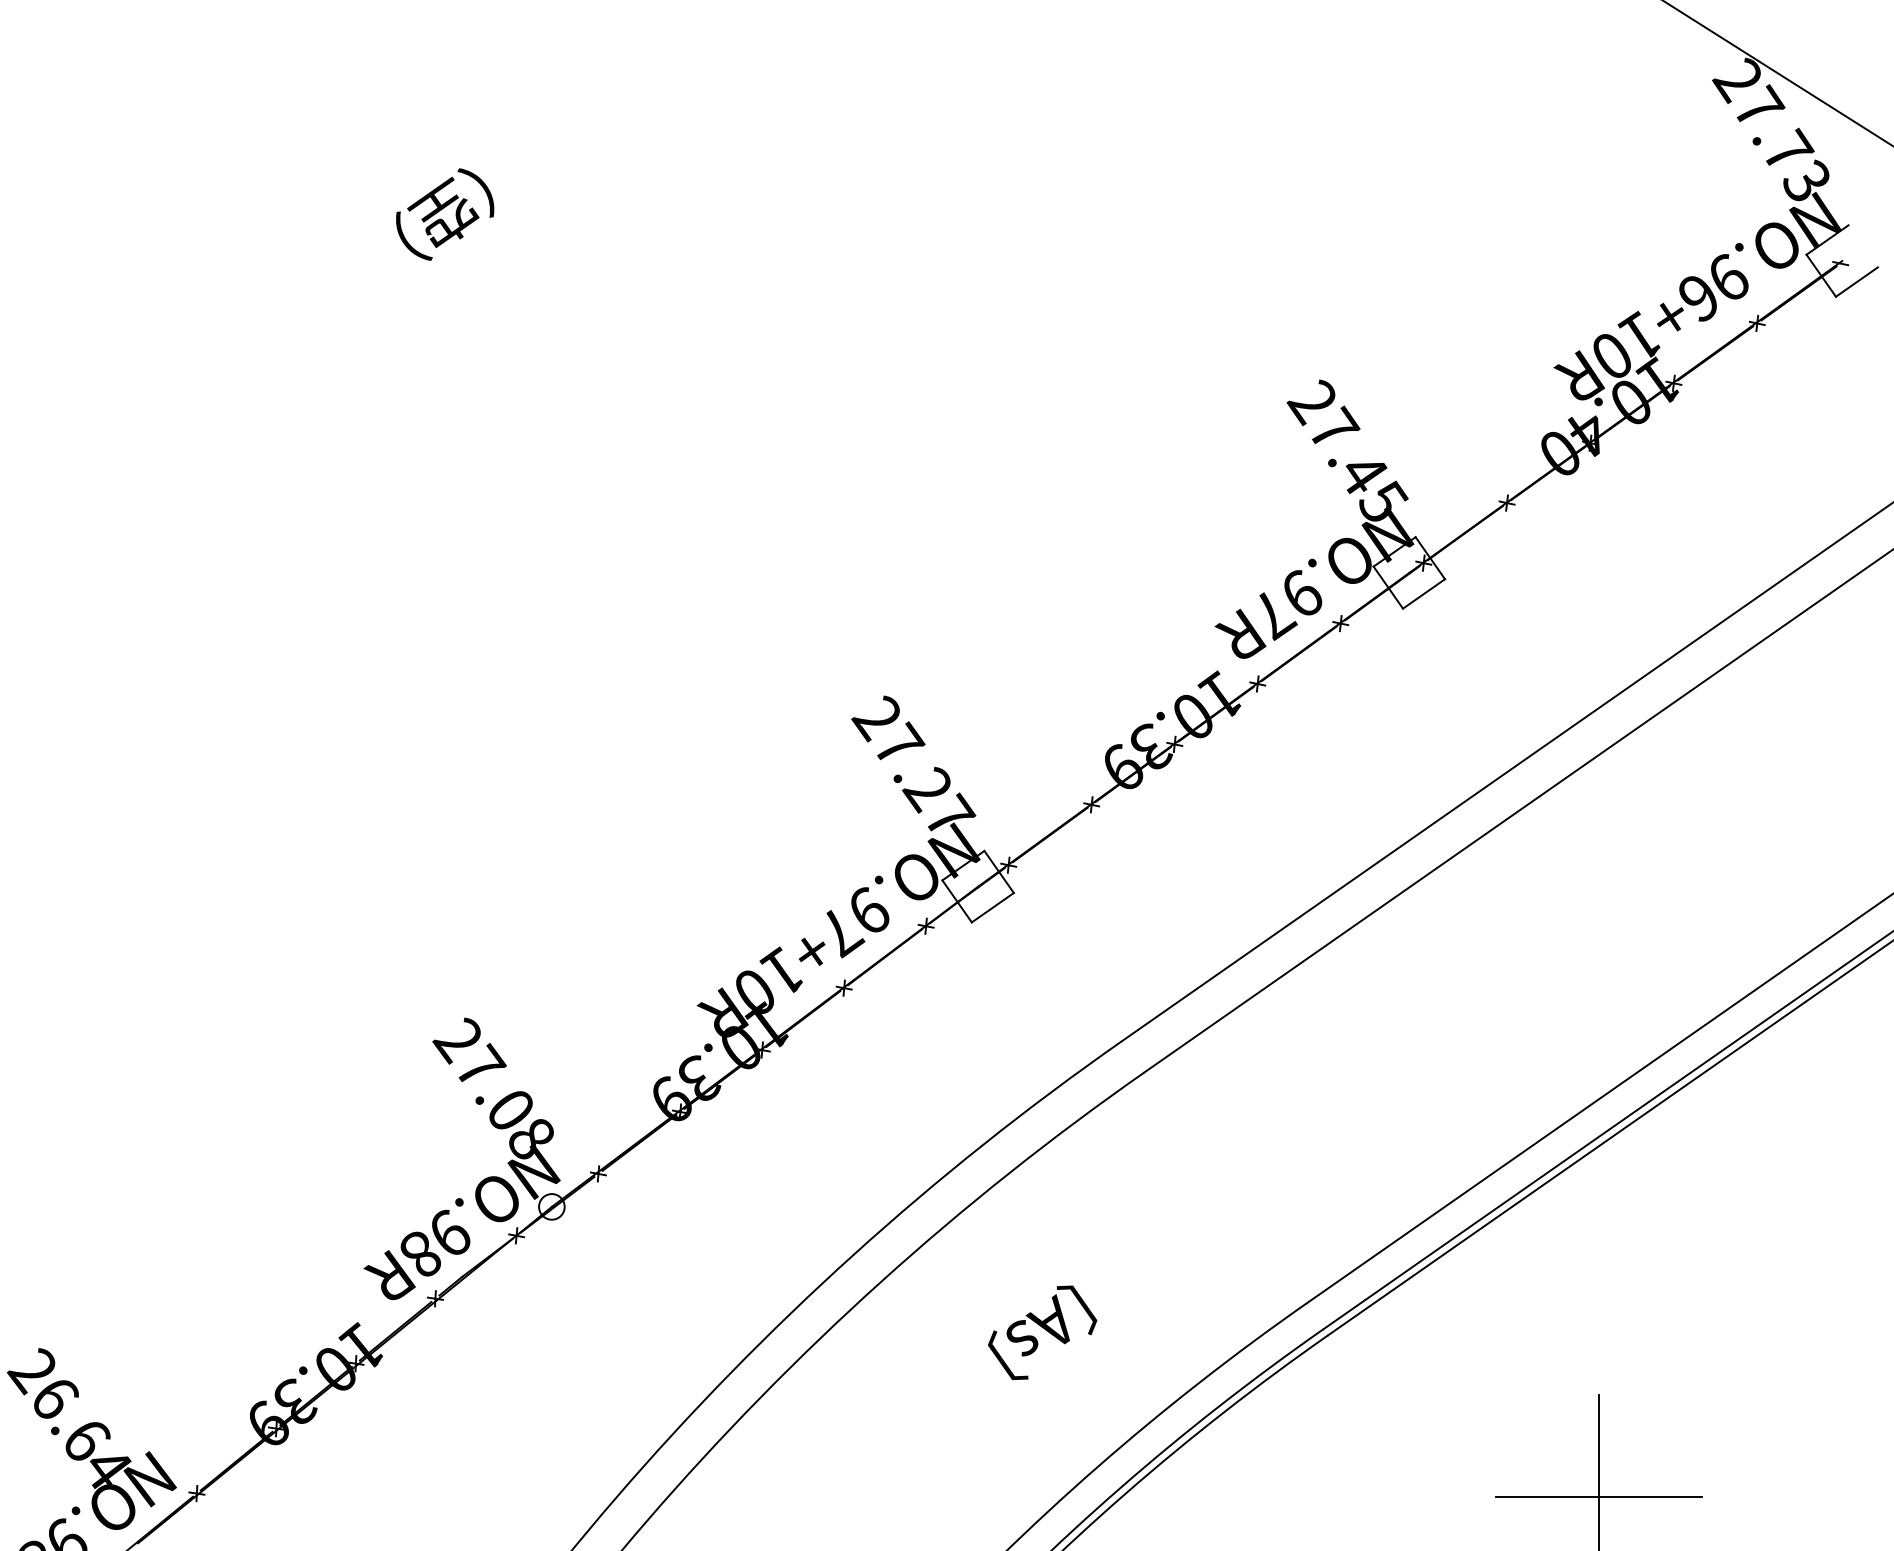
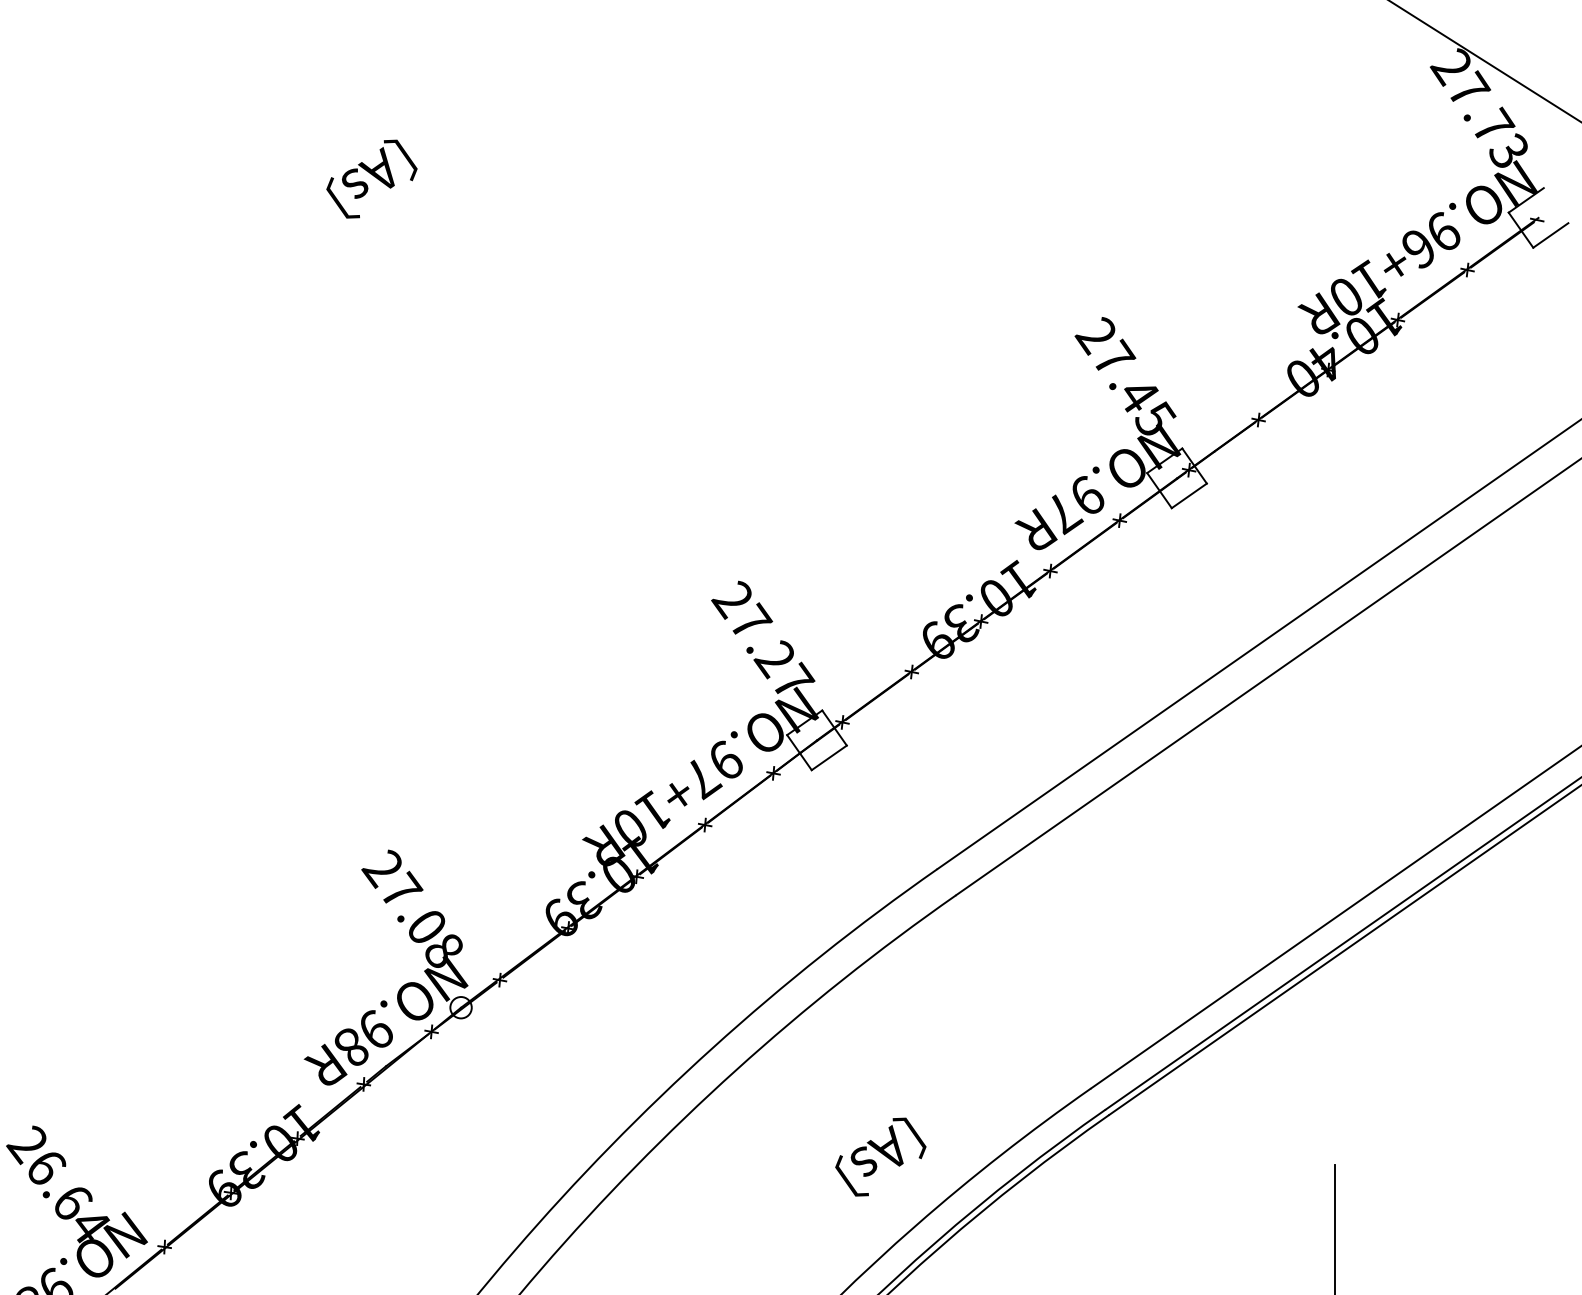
text: (444, 214) -> (371, 179), （空） -> 〔As〕
text: (1042, 1332) -> (880, 1156), moved
line: (1598, 1497) -> (1335, 1250), removed

